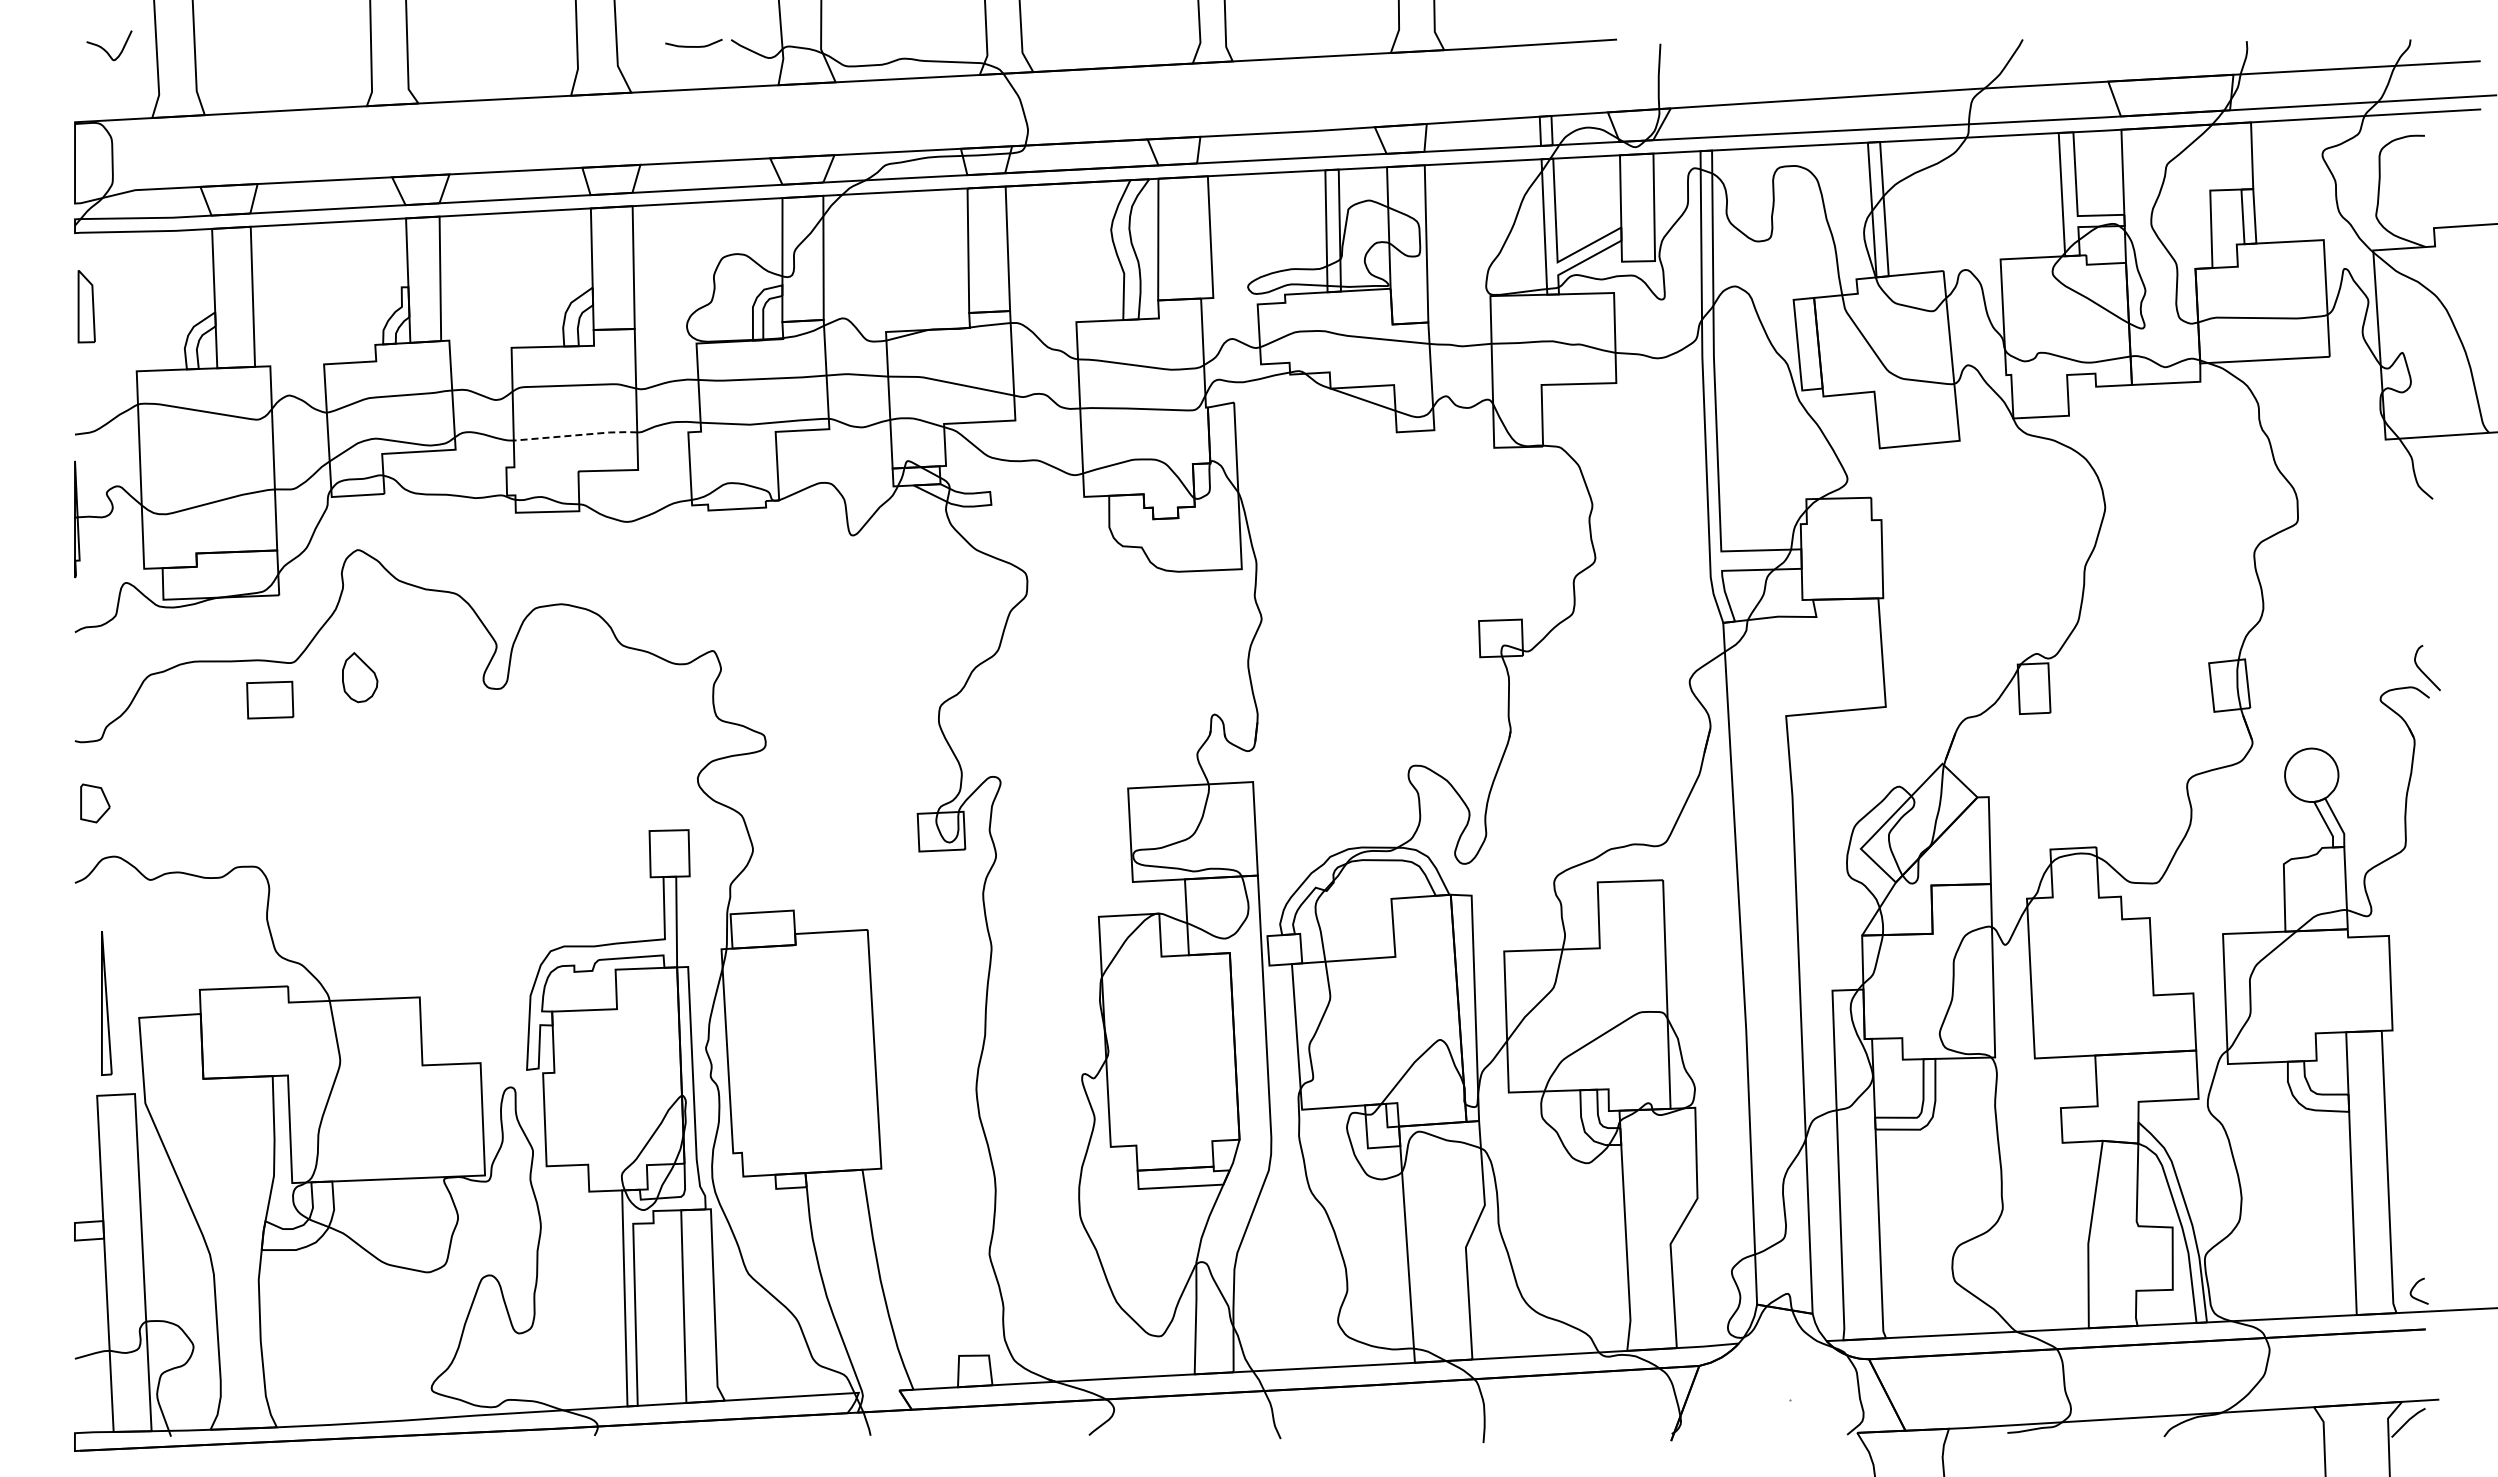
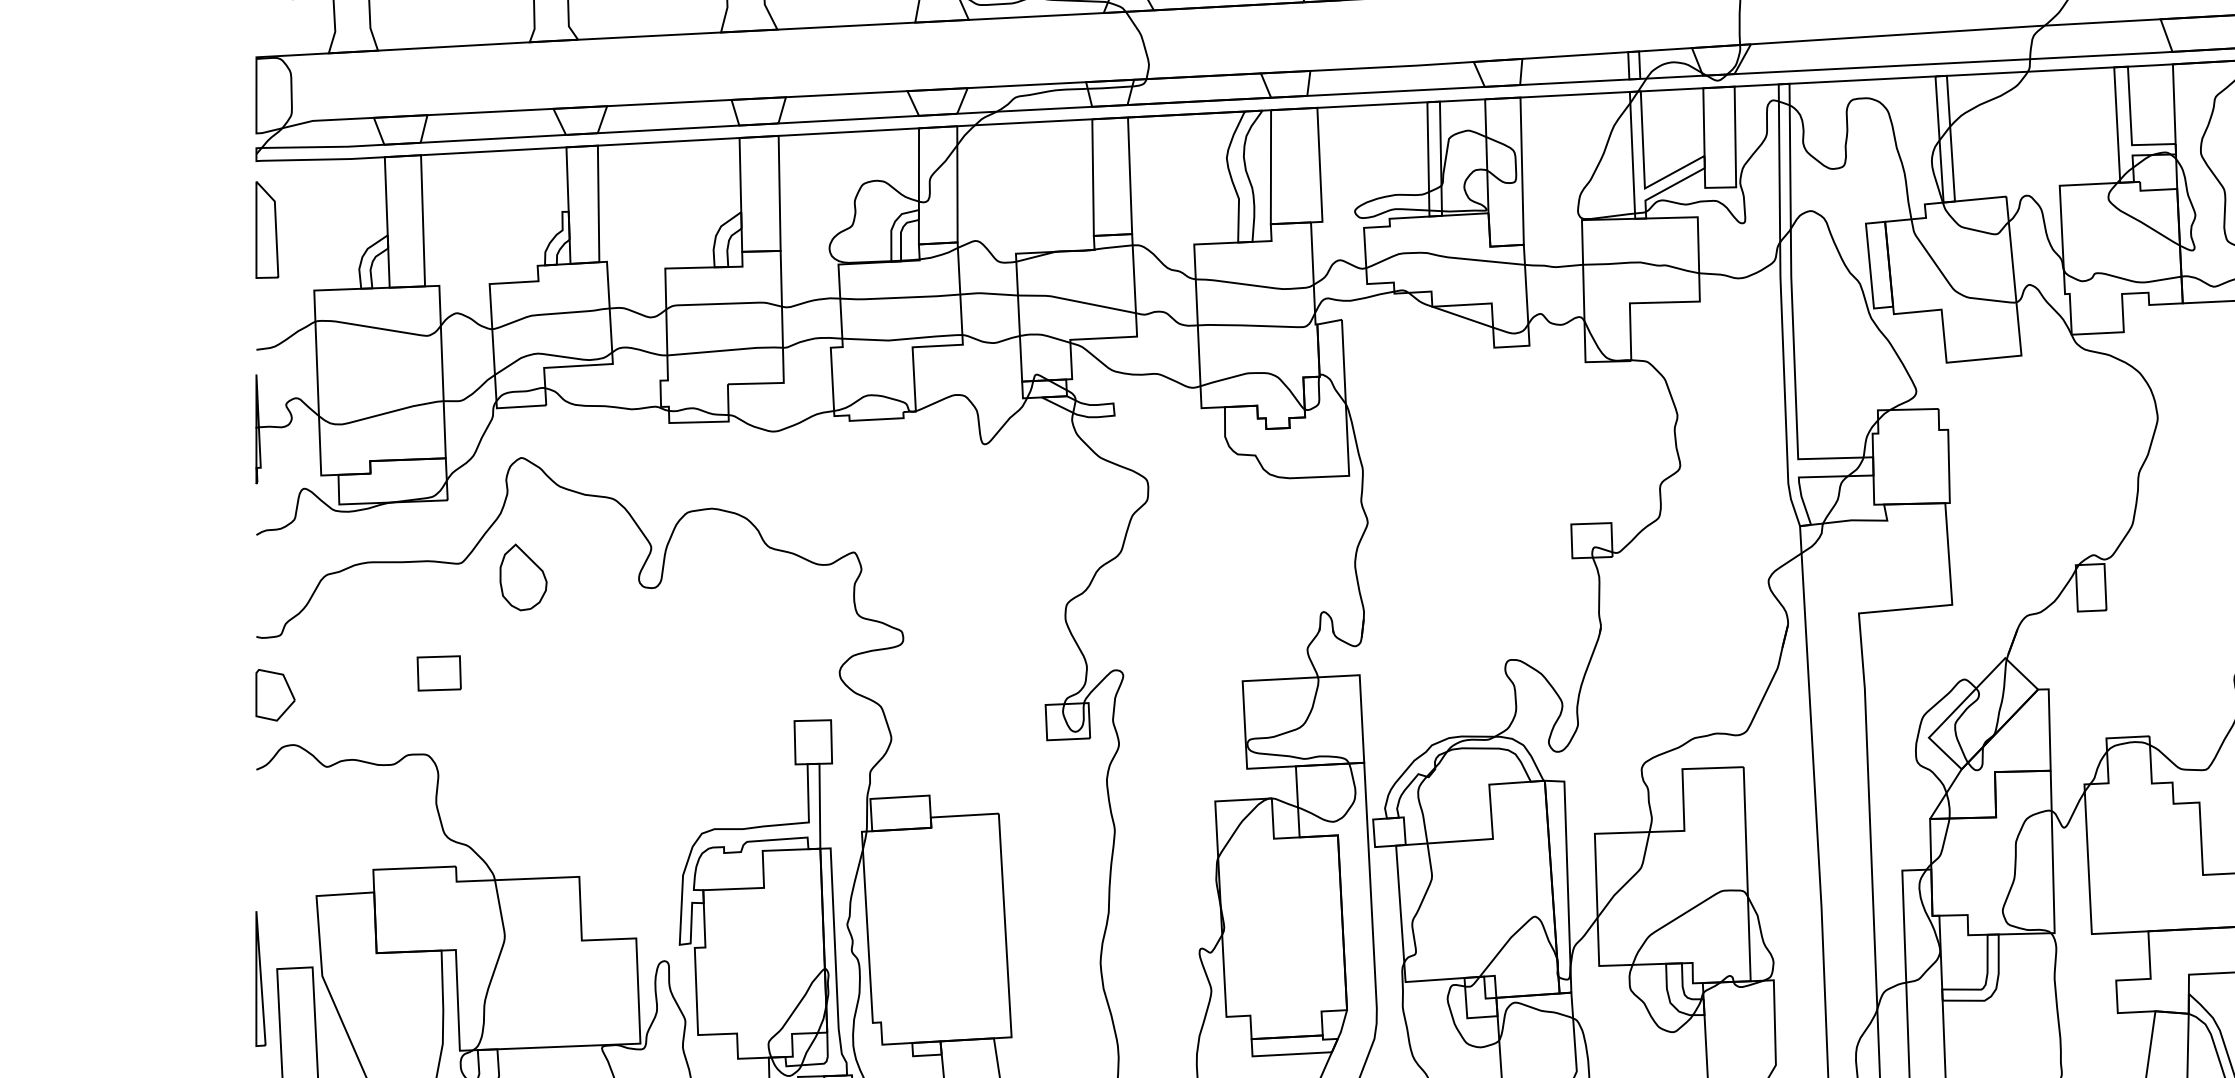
part: (86, 306) -> (267, 229), size x1.43
line: (576, 435) -> (726, 350), dashed -> solid
part: (359, 677) -> (522, 577), size x1.43
part: (270, 699) -> (439, 672), moved
part: (95, 803) -> (275, 695), size x1.43
part: (106, 1003) -> (260, 979), moved

